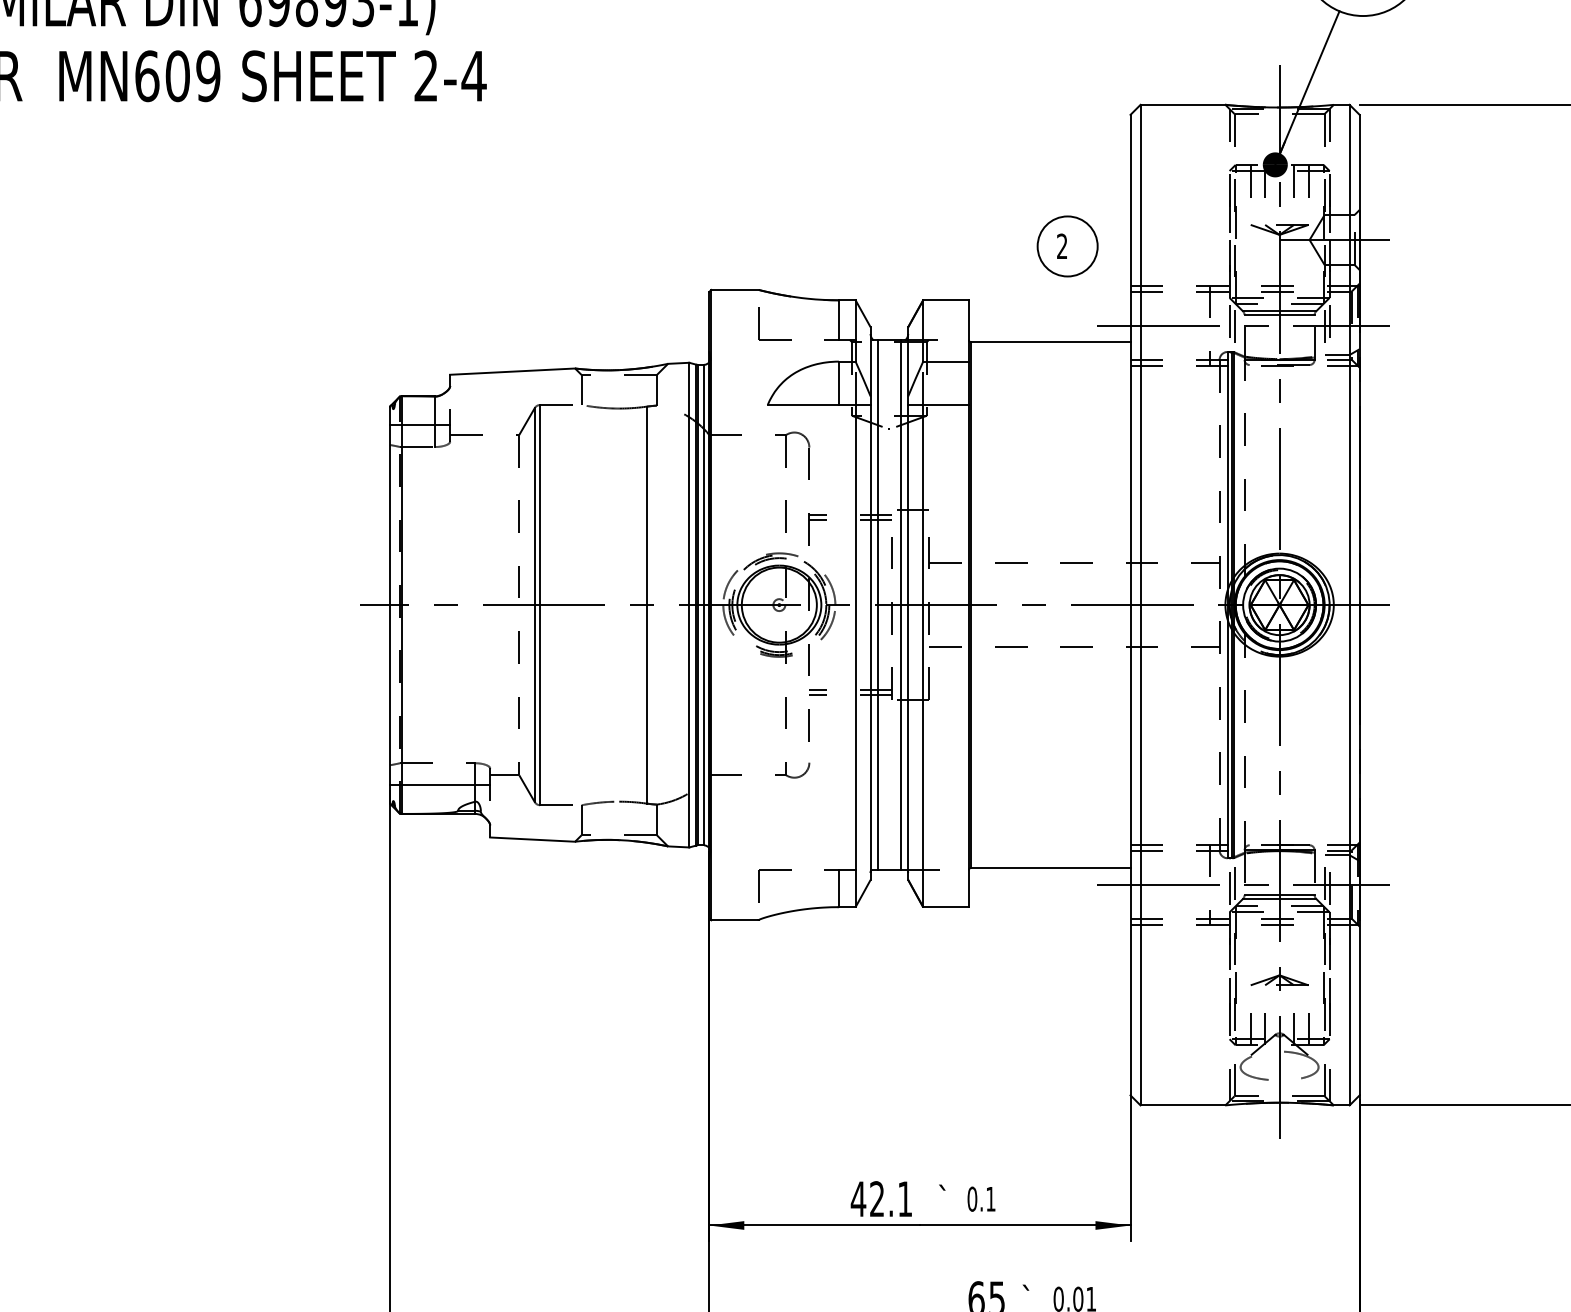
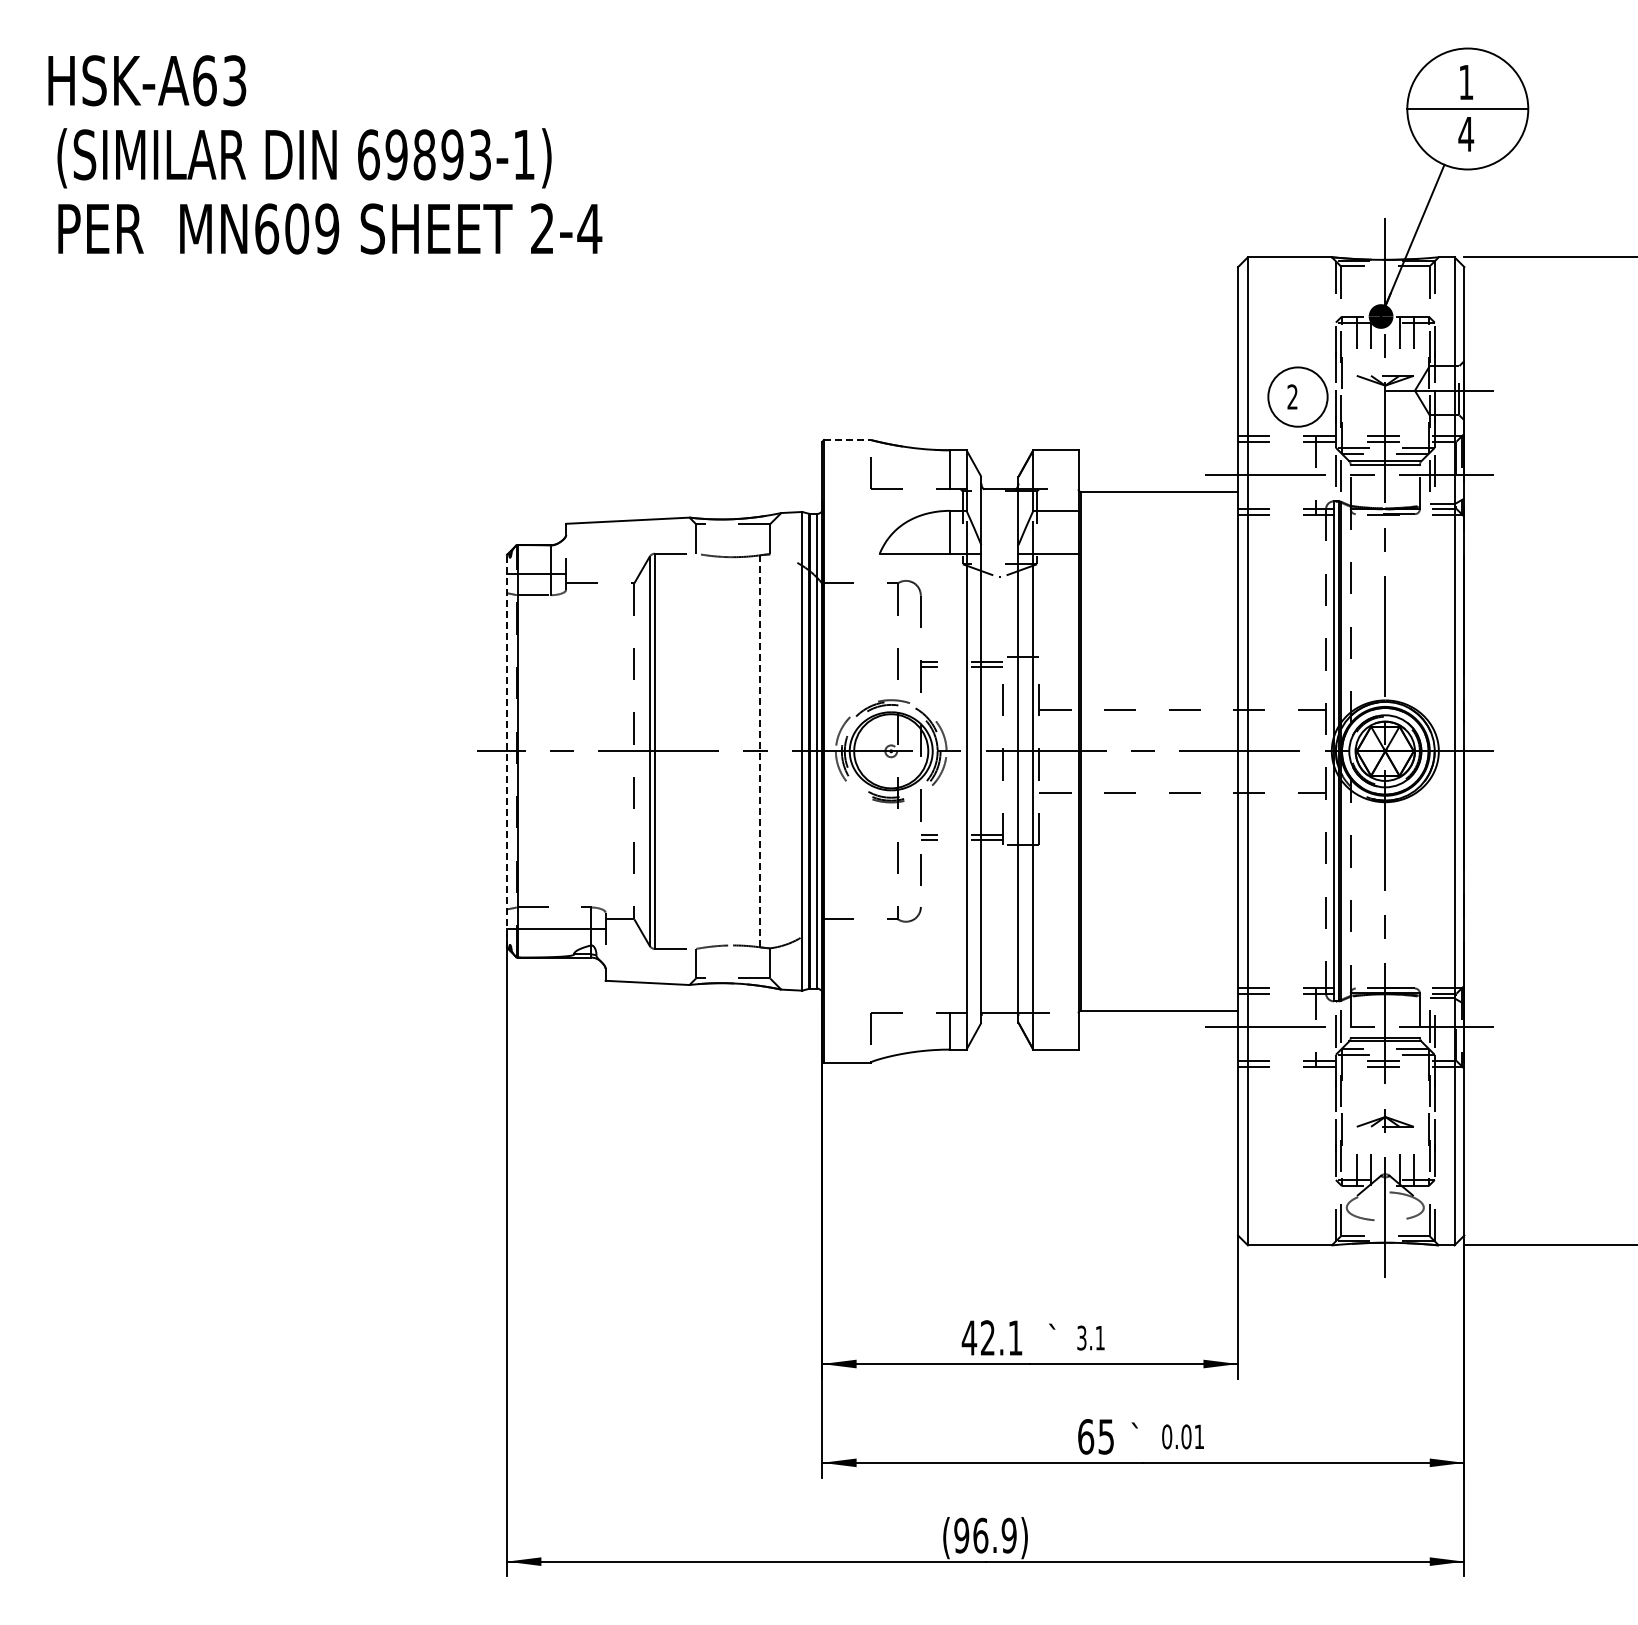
part: (1067, 245) -> (1297, 396), moved
line: (736, 290) -> (848, 440), solid -> dashed
line: (389, 605) -> (506, 751), solid -> dashed
line: (646, 605) -> (760, 751), solid -> dashed
line: (877, 605) -> (988, 751), removed
line: (901, 605) -> (1011, 751), removed
text: (971, 1198) -> (1081, 1337), 0.1 -> 3.1

